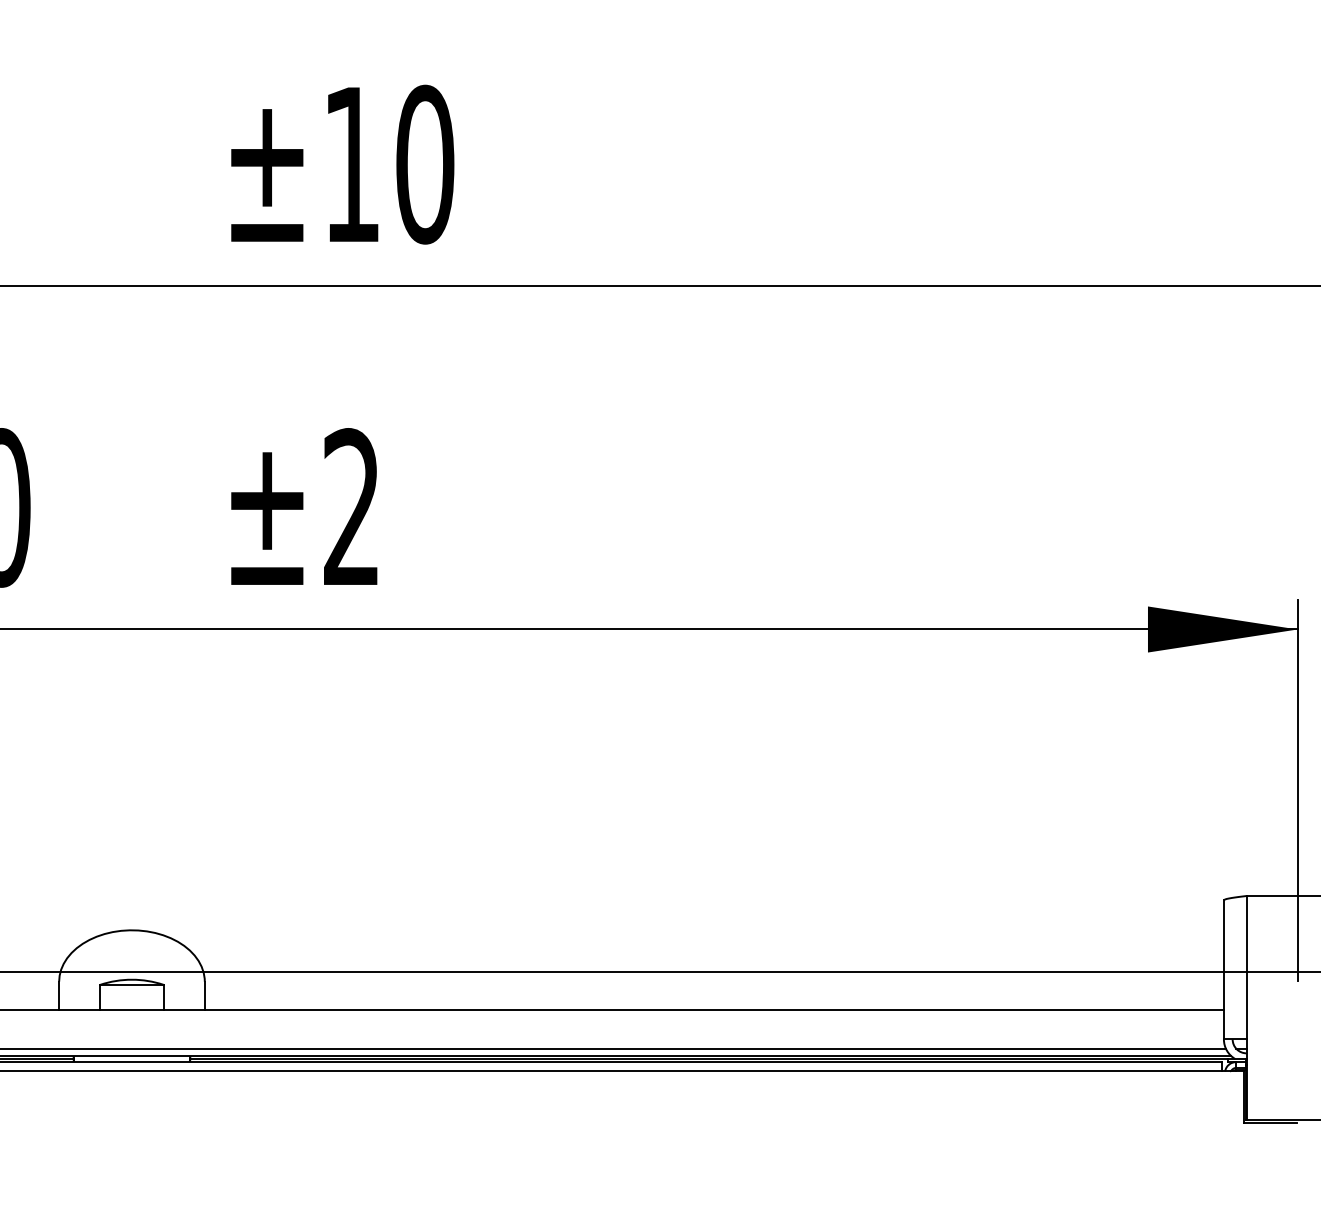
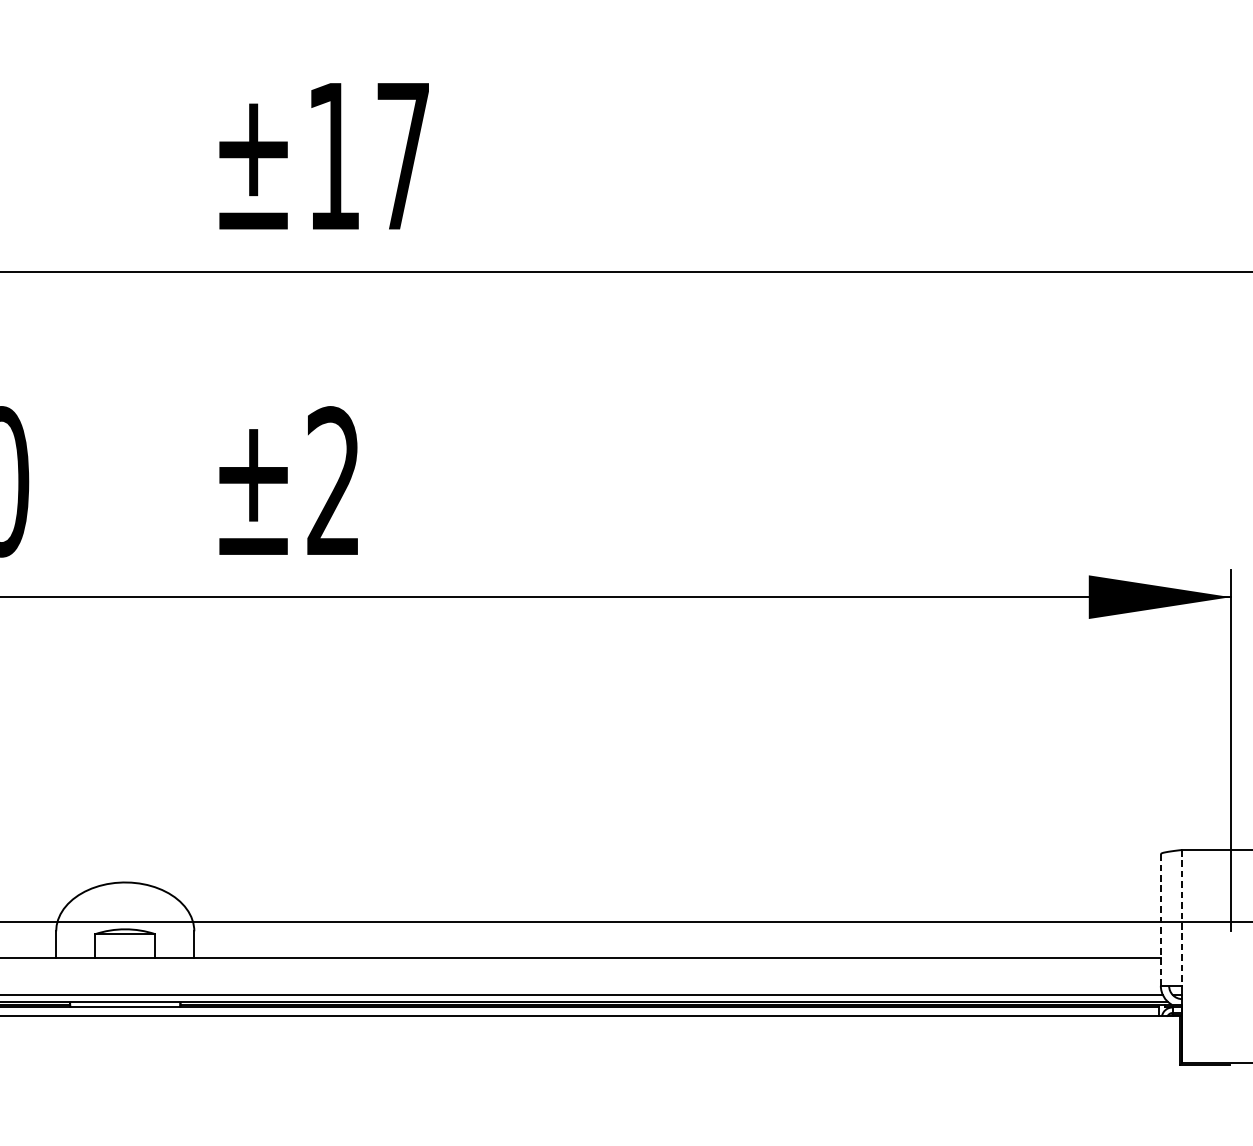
text: (425, 164) -> (403, 156), ±10 -> ±17
line: (1246, 967) -> (1182, 917), solid -> dashed
line: (1223, 969) -> (1160, 919), solid -> dashed

